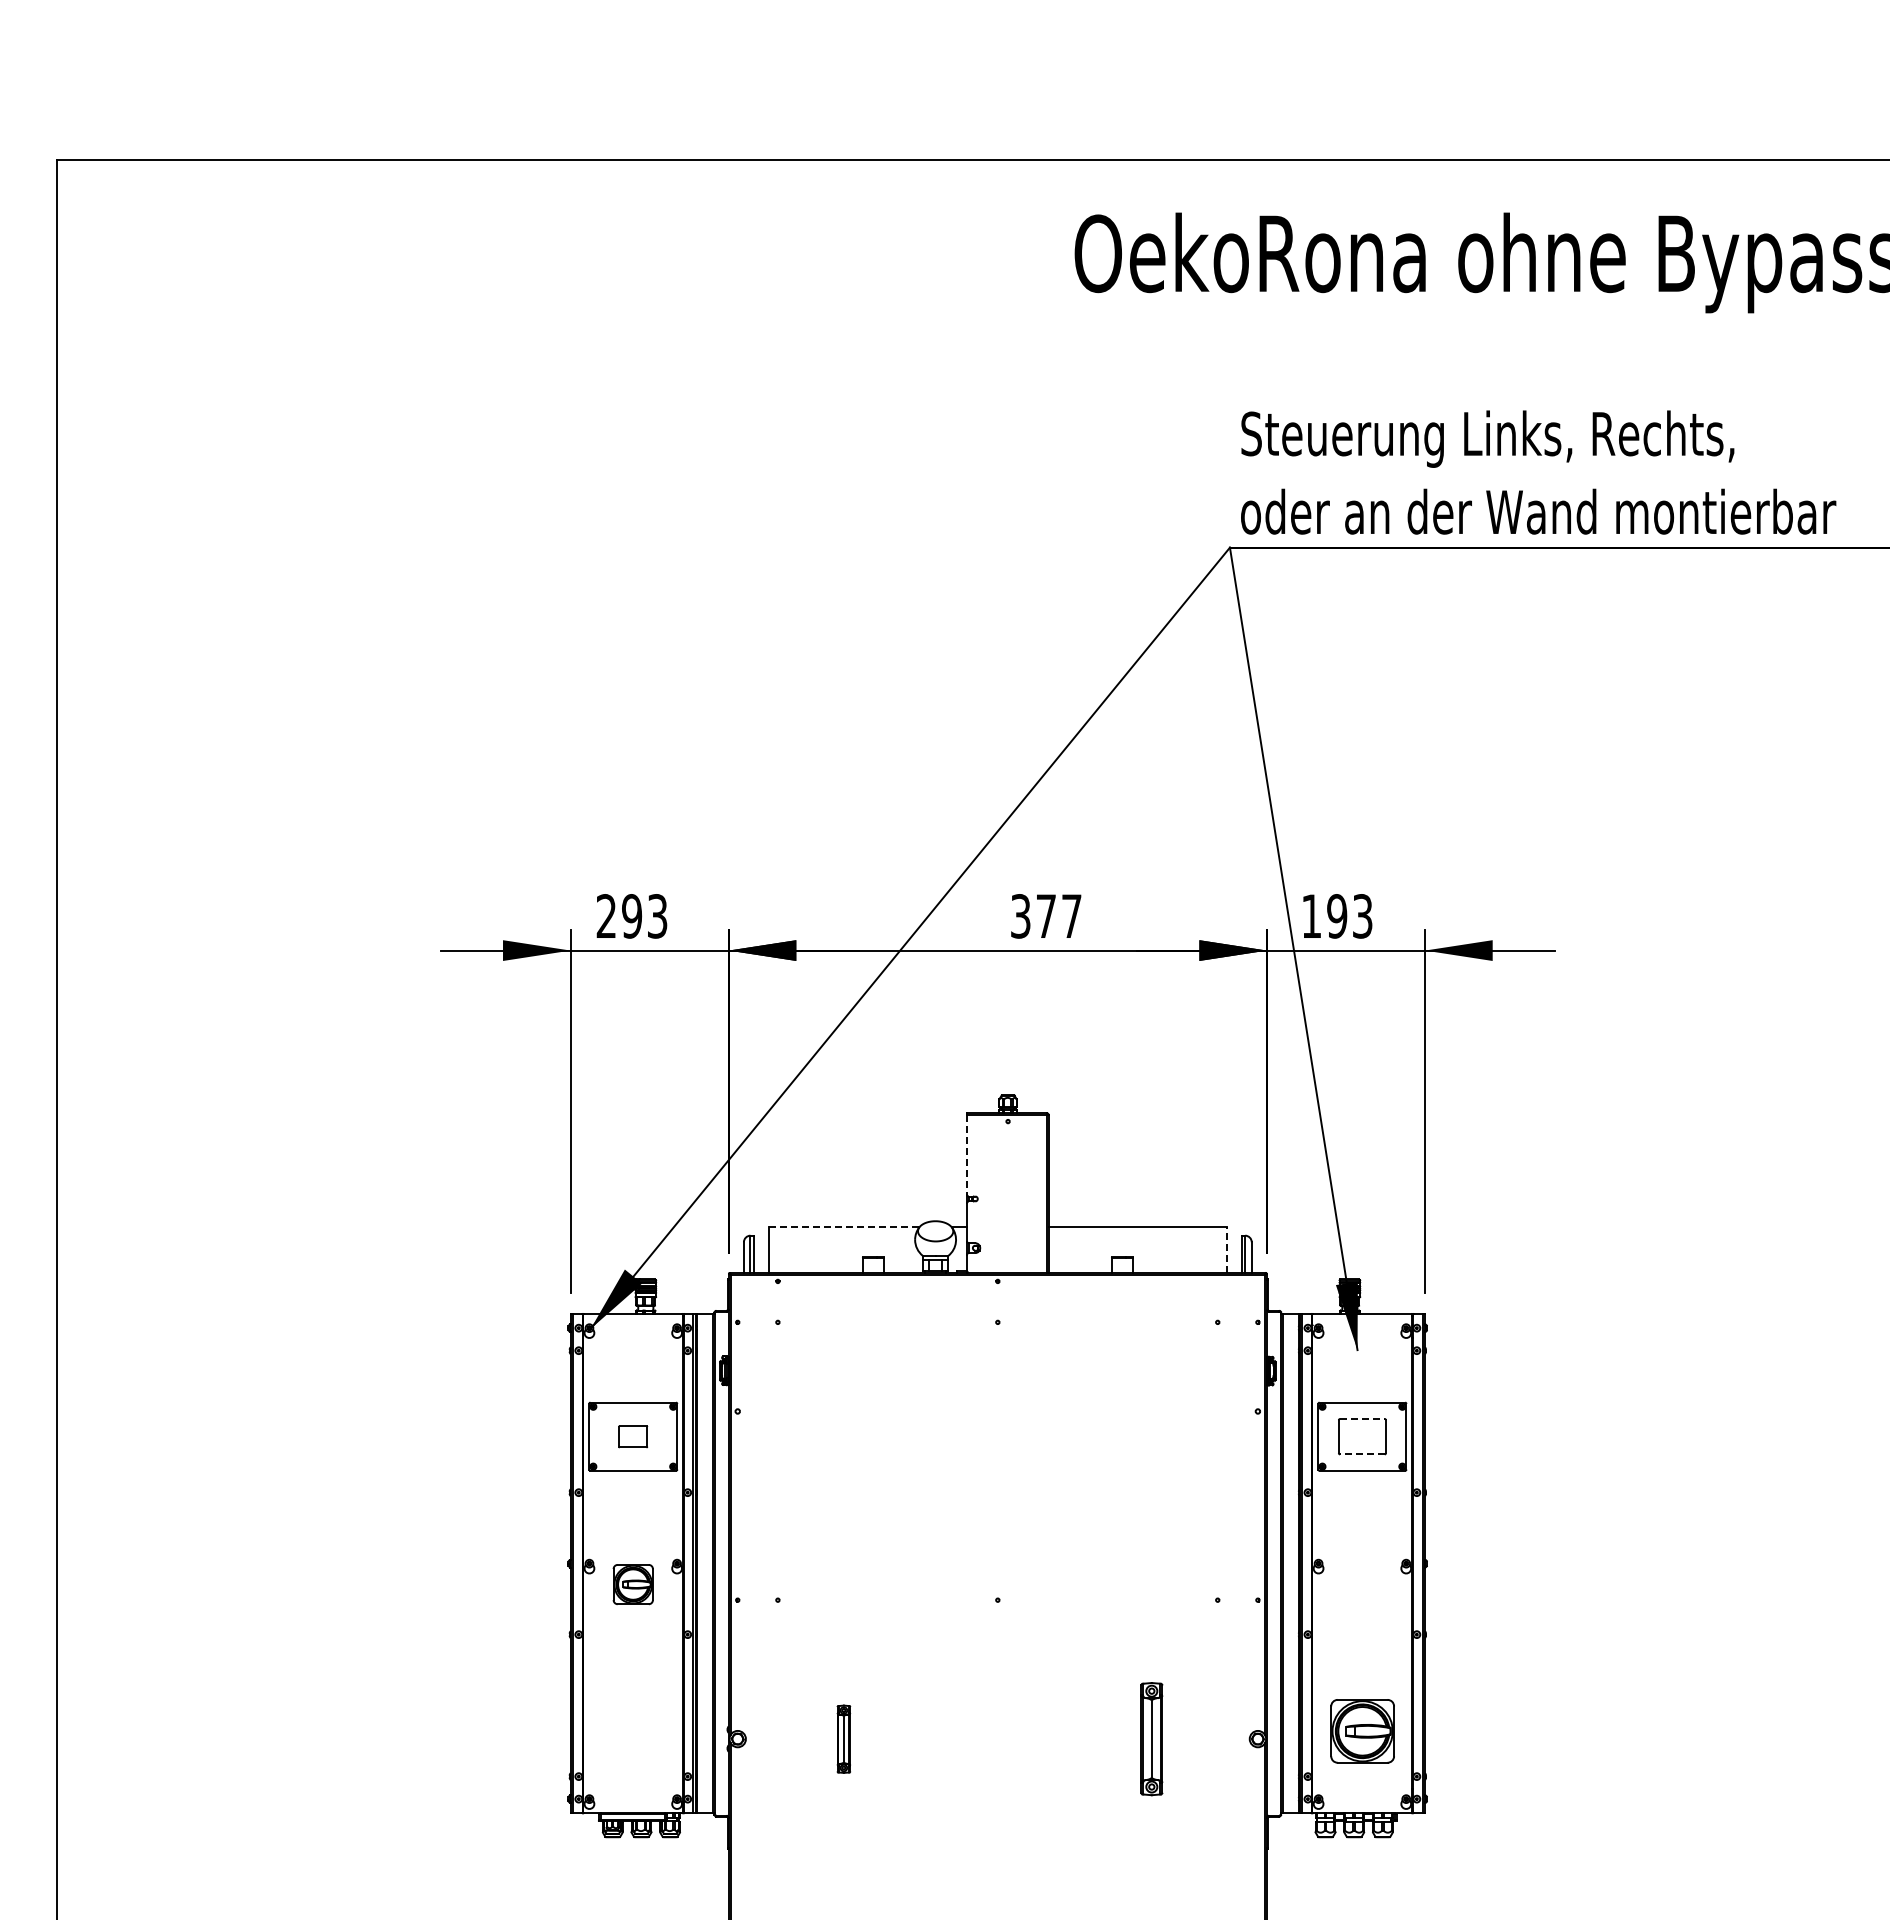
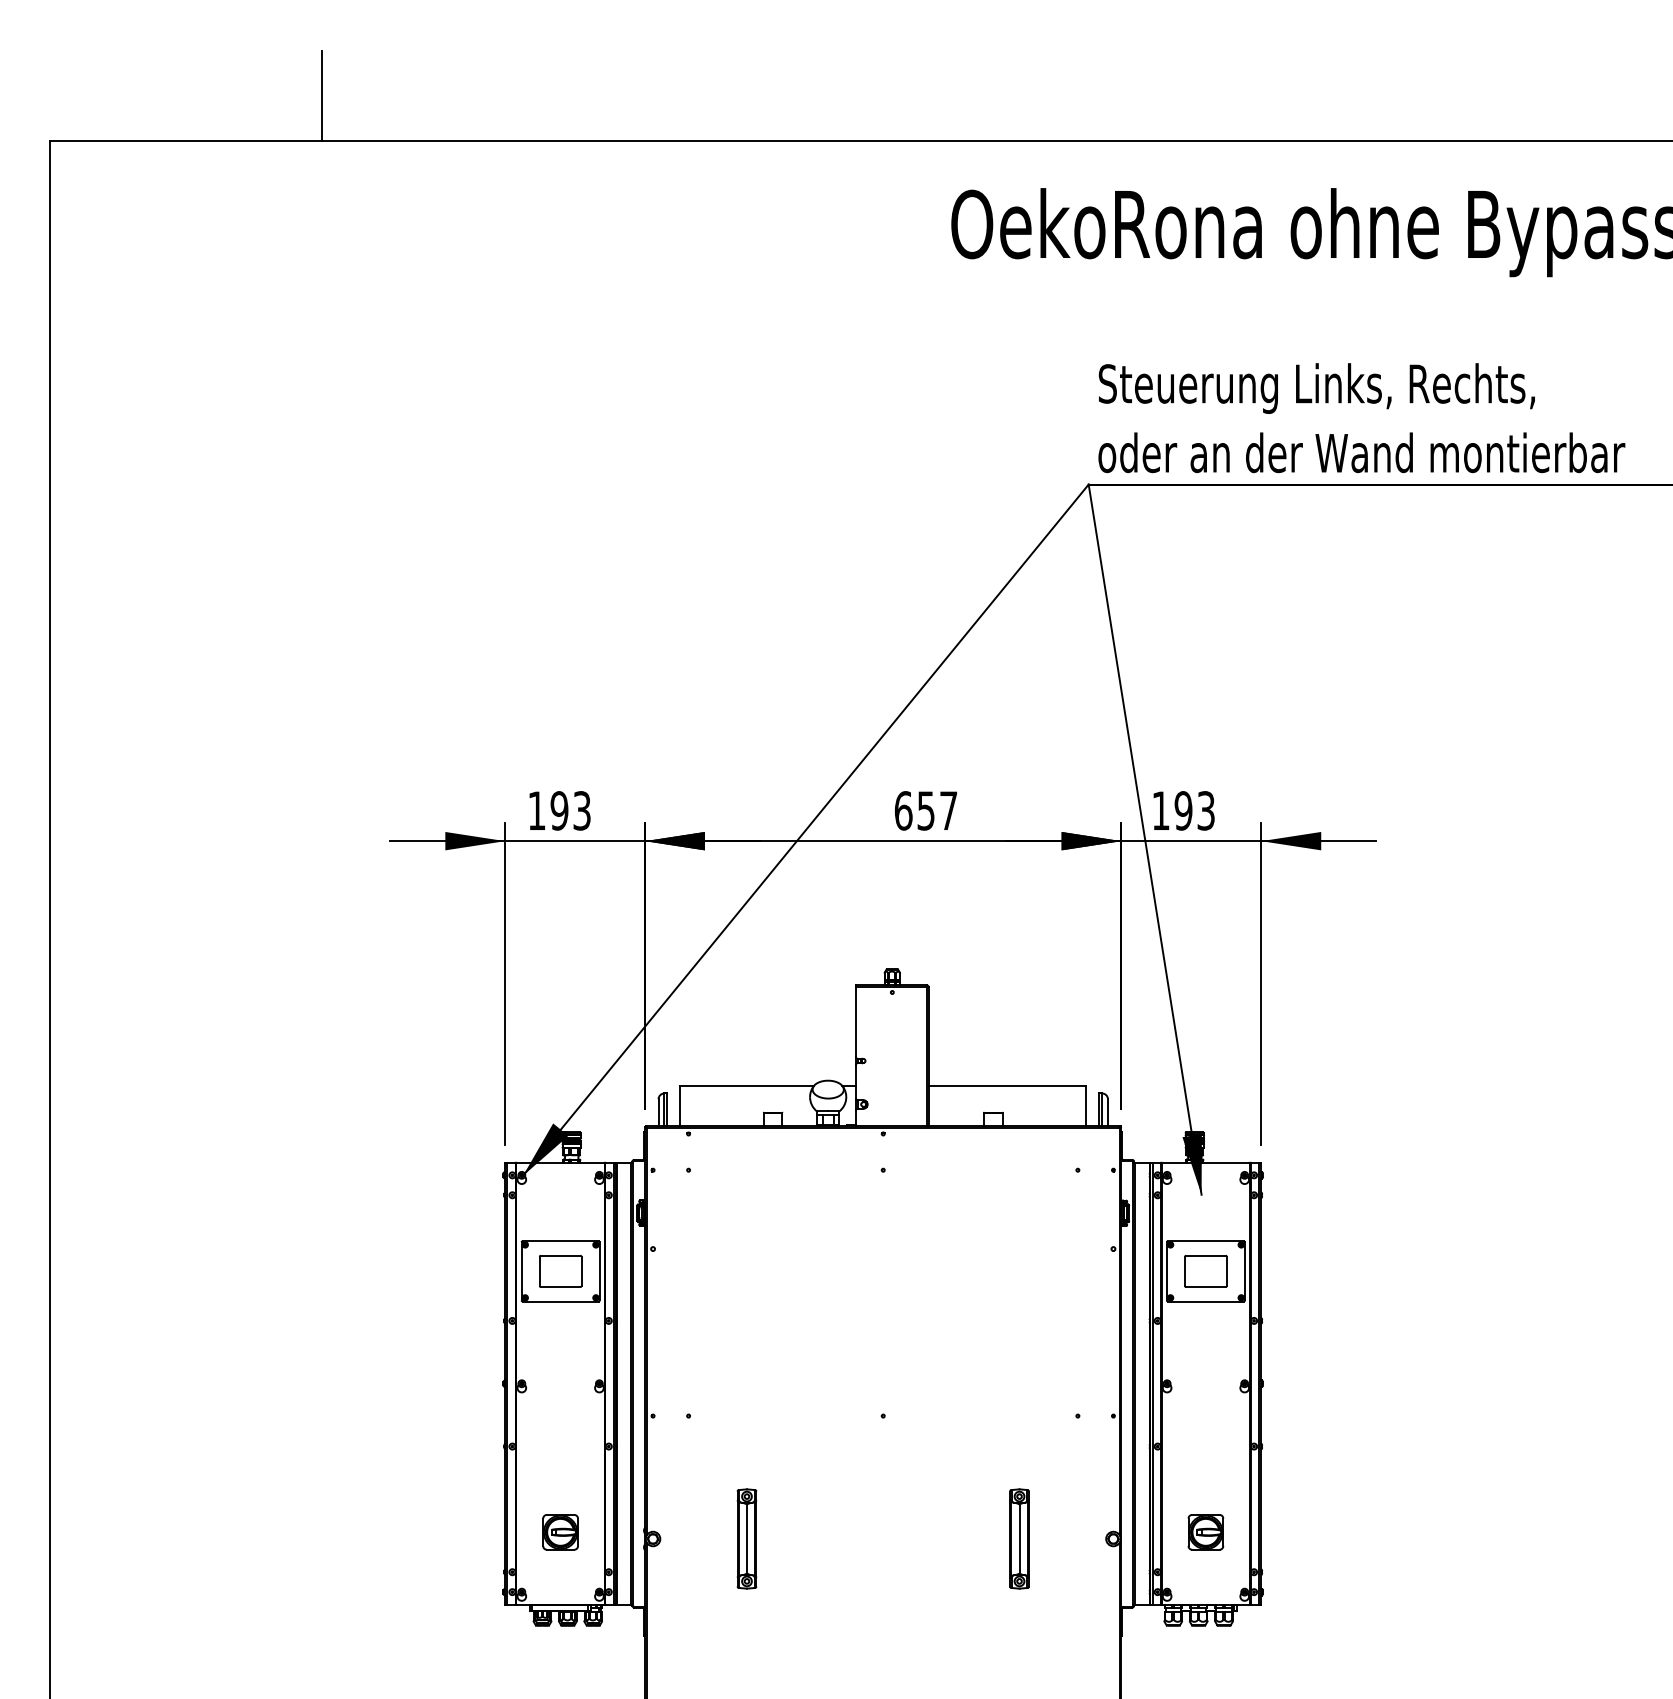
line: (363, 108) -> (321, 95), added
text: (605, 915) -> (536, 810), 293 -> 193
text: (1033, 916) -> (914, 811), 377 -> 657
line: (967, 1155) -> (856, 1022), dashed -> solid
line: (844, 1226) -> (747, 1085), dashed -> solid
line: (1227, 1249) -> (1086, 1105), dashed -> solid
line: (1362, 1419) -> (1205, 1256), dashed -> solid
part: (632, 1436) -> (559, 1271), size x1.67
line: (1361, 1454) -> (1205, 1287), dashed -> solid
part: (632, 1584) -> (559, 1532), moved
part: (1361, 1731) -> (1205, 1532), size x0.62
part: (843, 1739) -> (746, 1539), size x1.67

